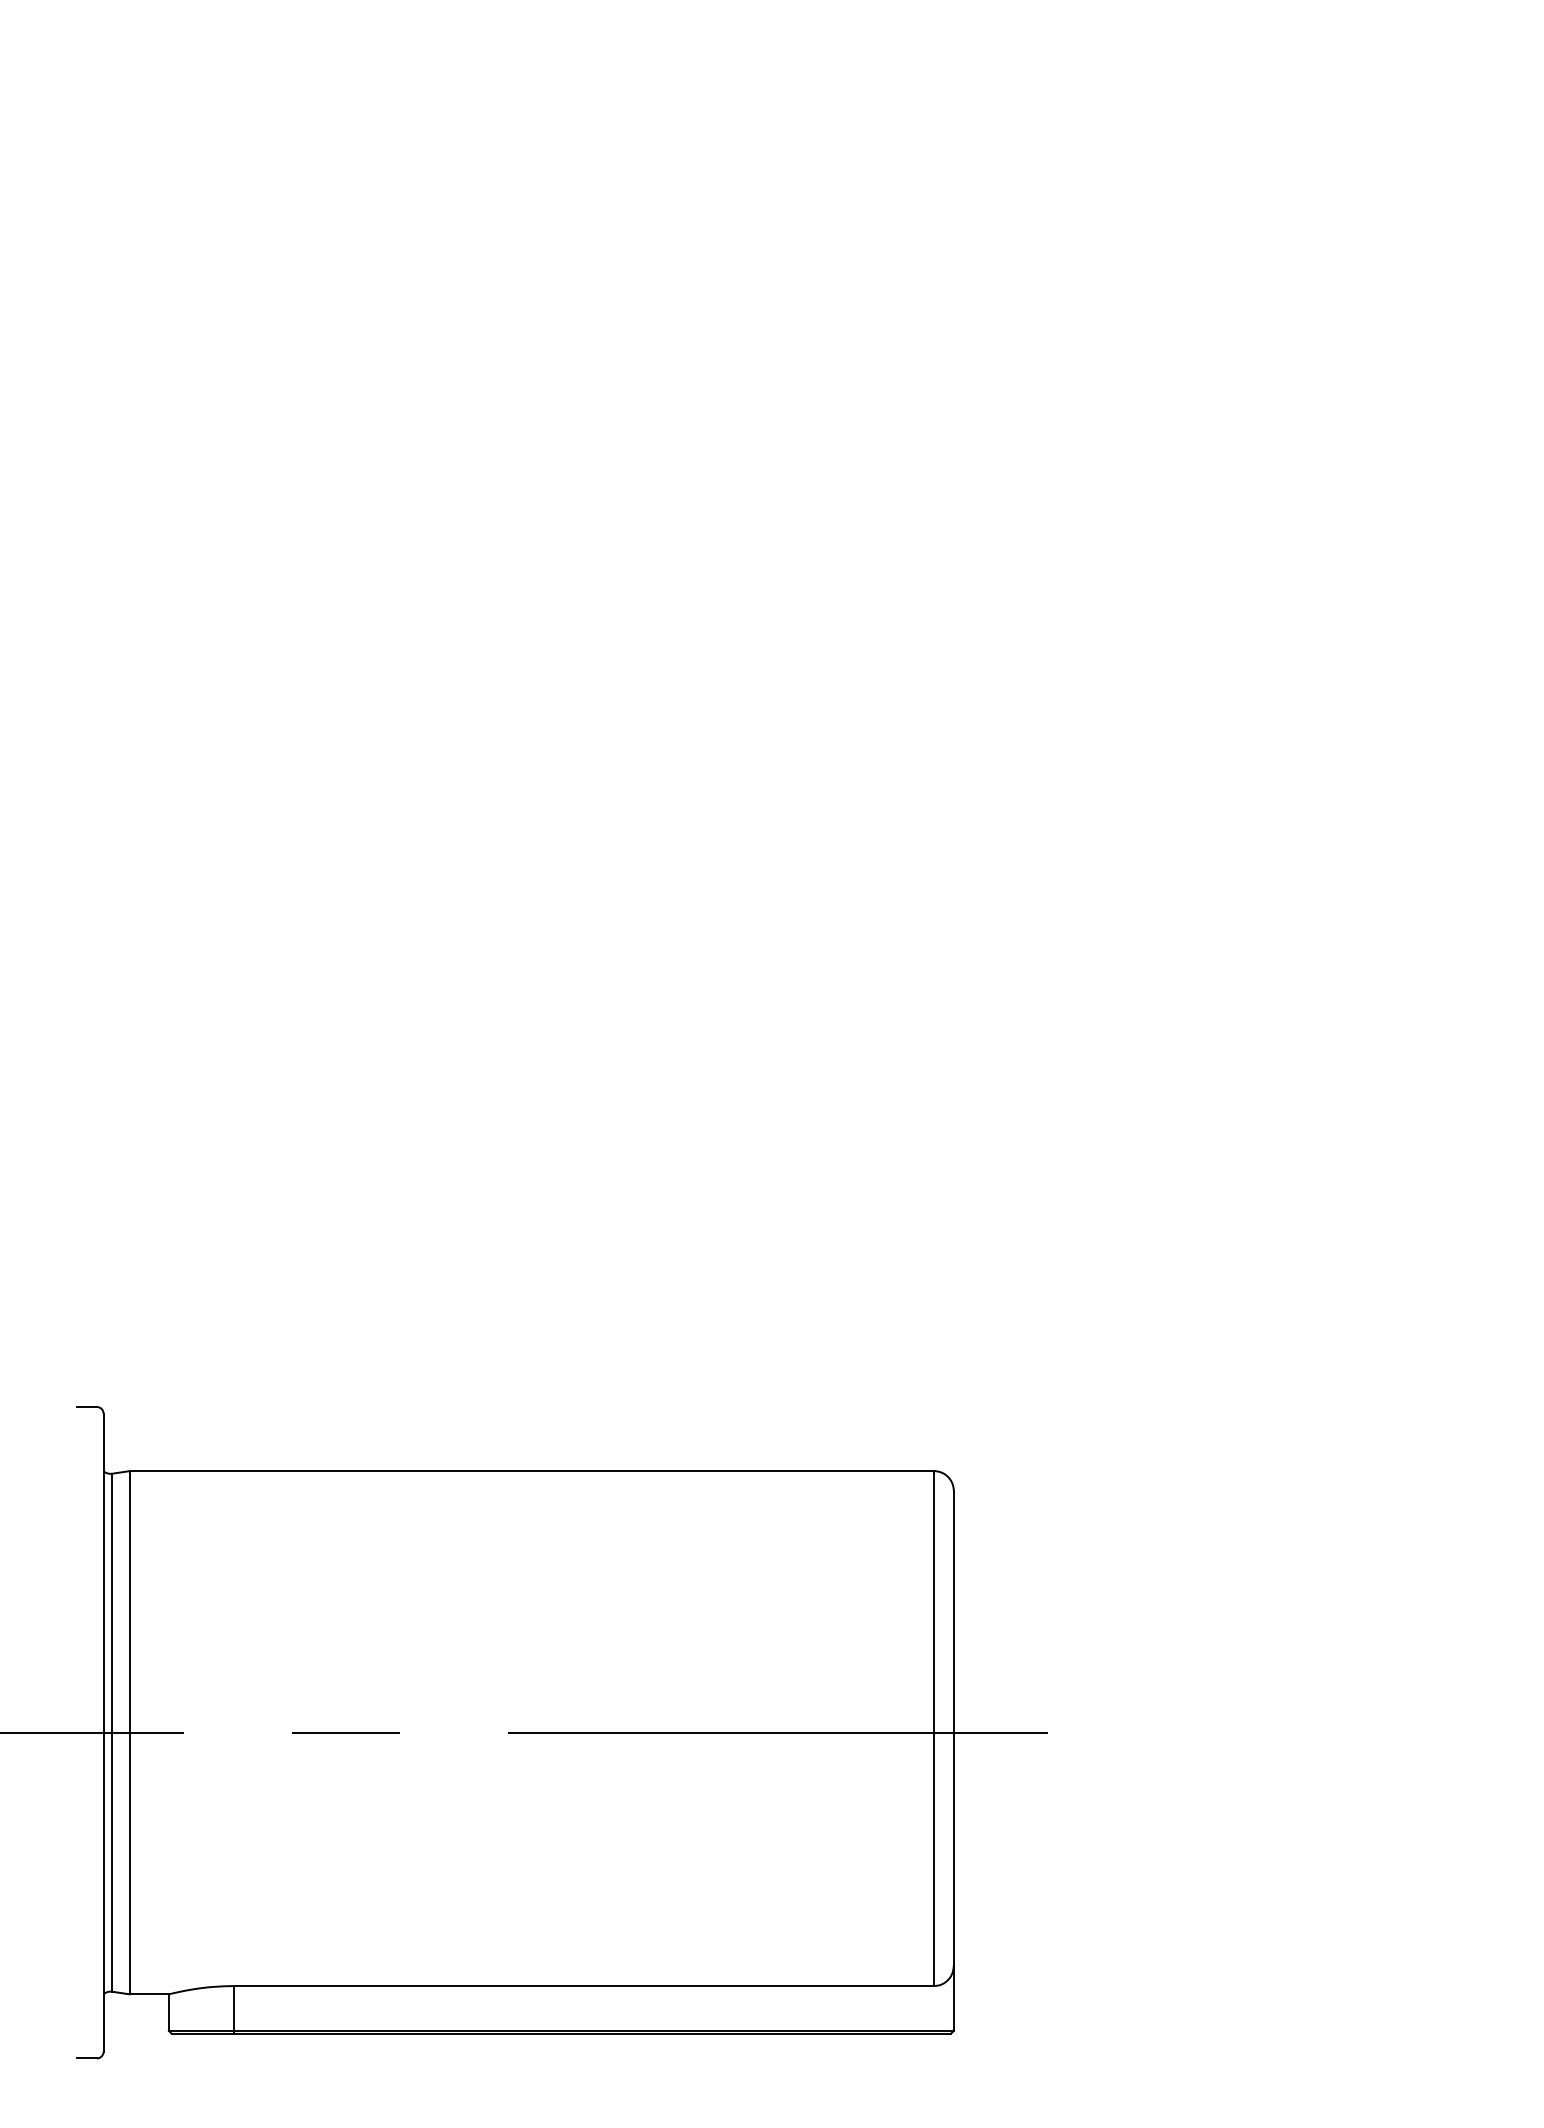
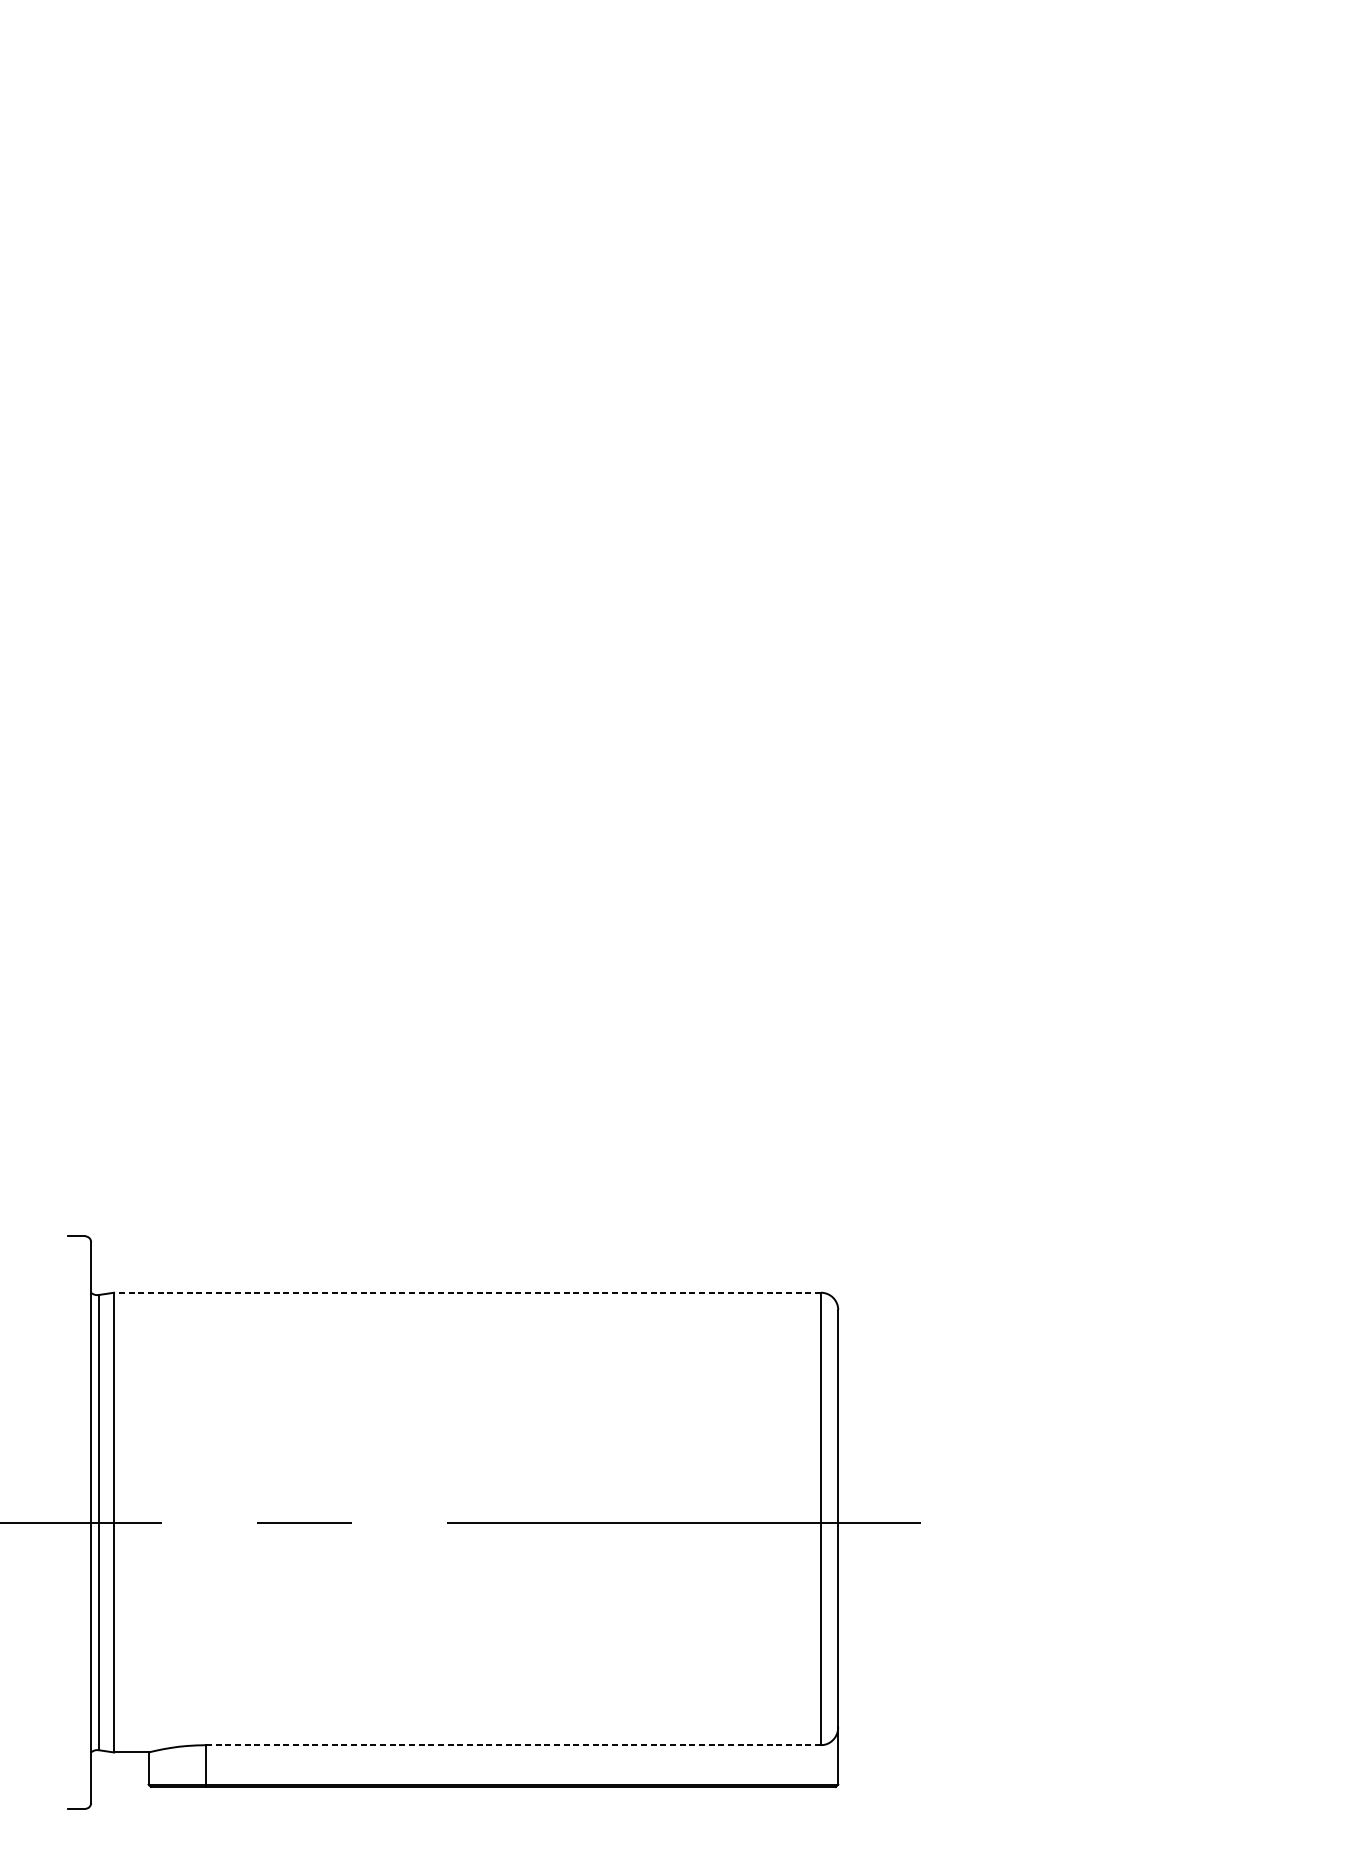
line: (531, 1471) -> (467, 1293), solid -> dashed
line: (584, 1986) -> (513, 1745), solid -> dashed

